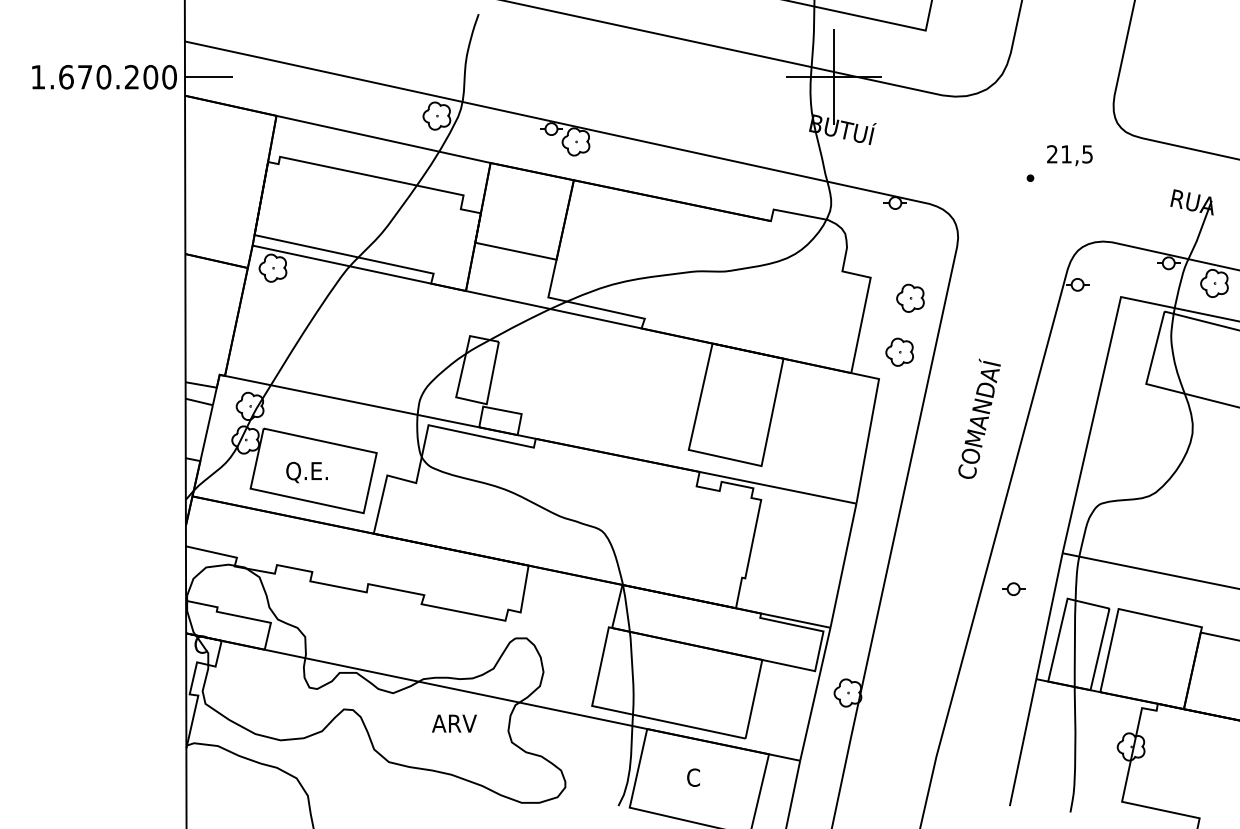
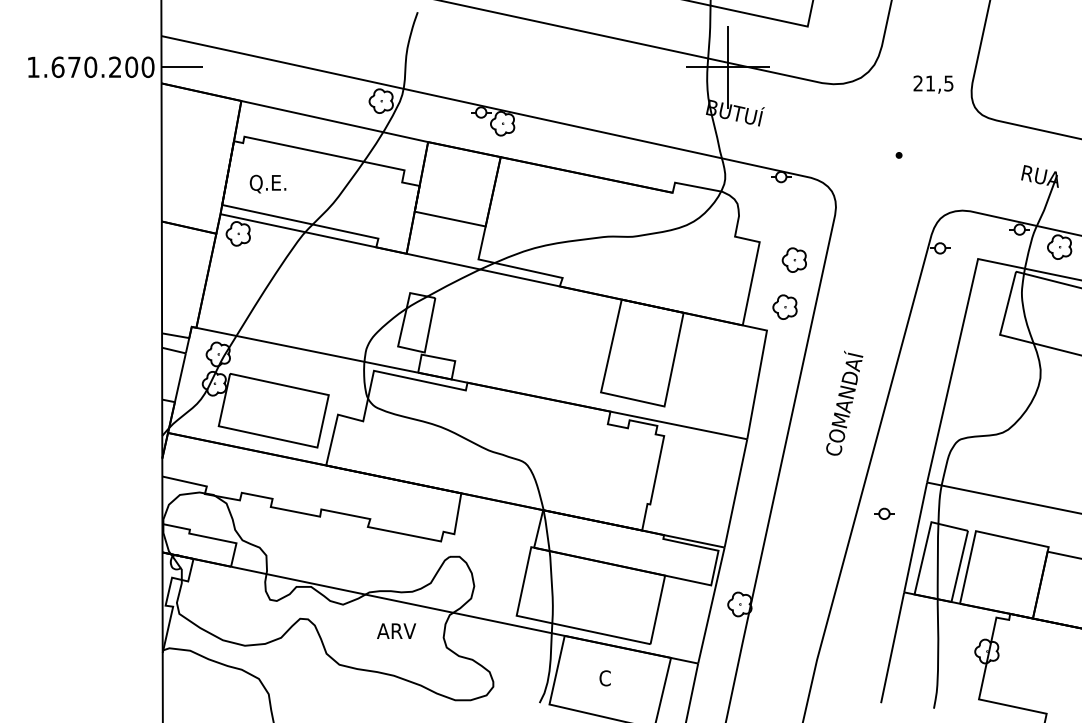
text: (1069, 155) -> (933, 84), moved
text: (979, 417) -> (844, 402), moved
text: (306, 471) -> (267, 183), moved

